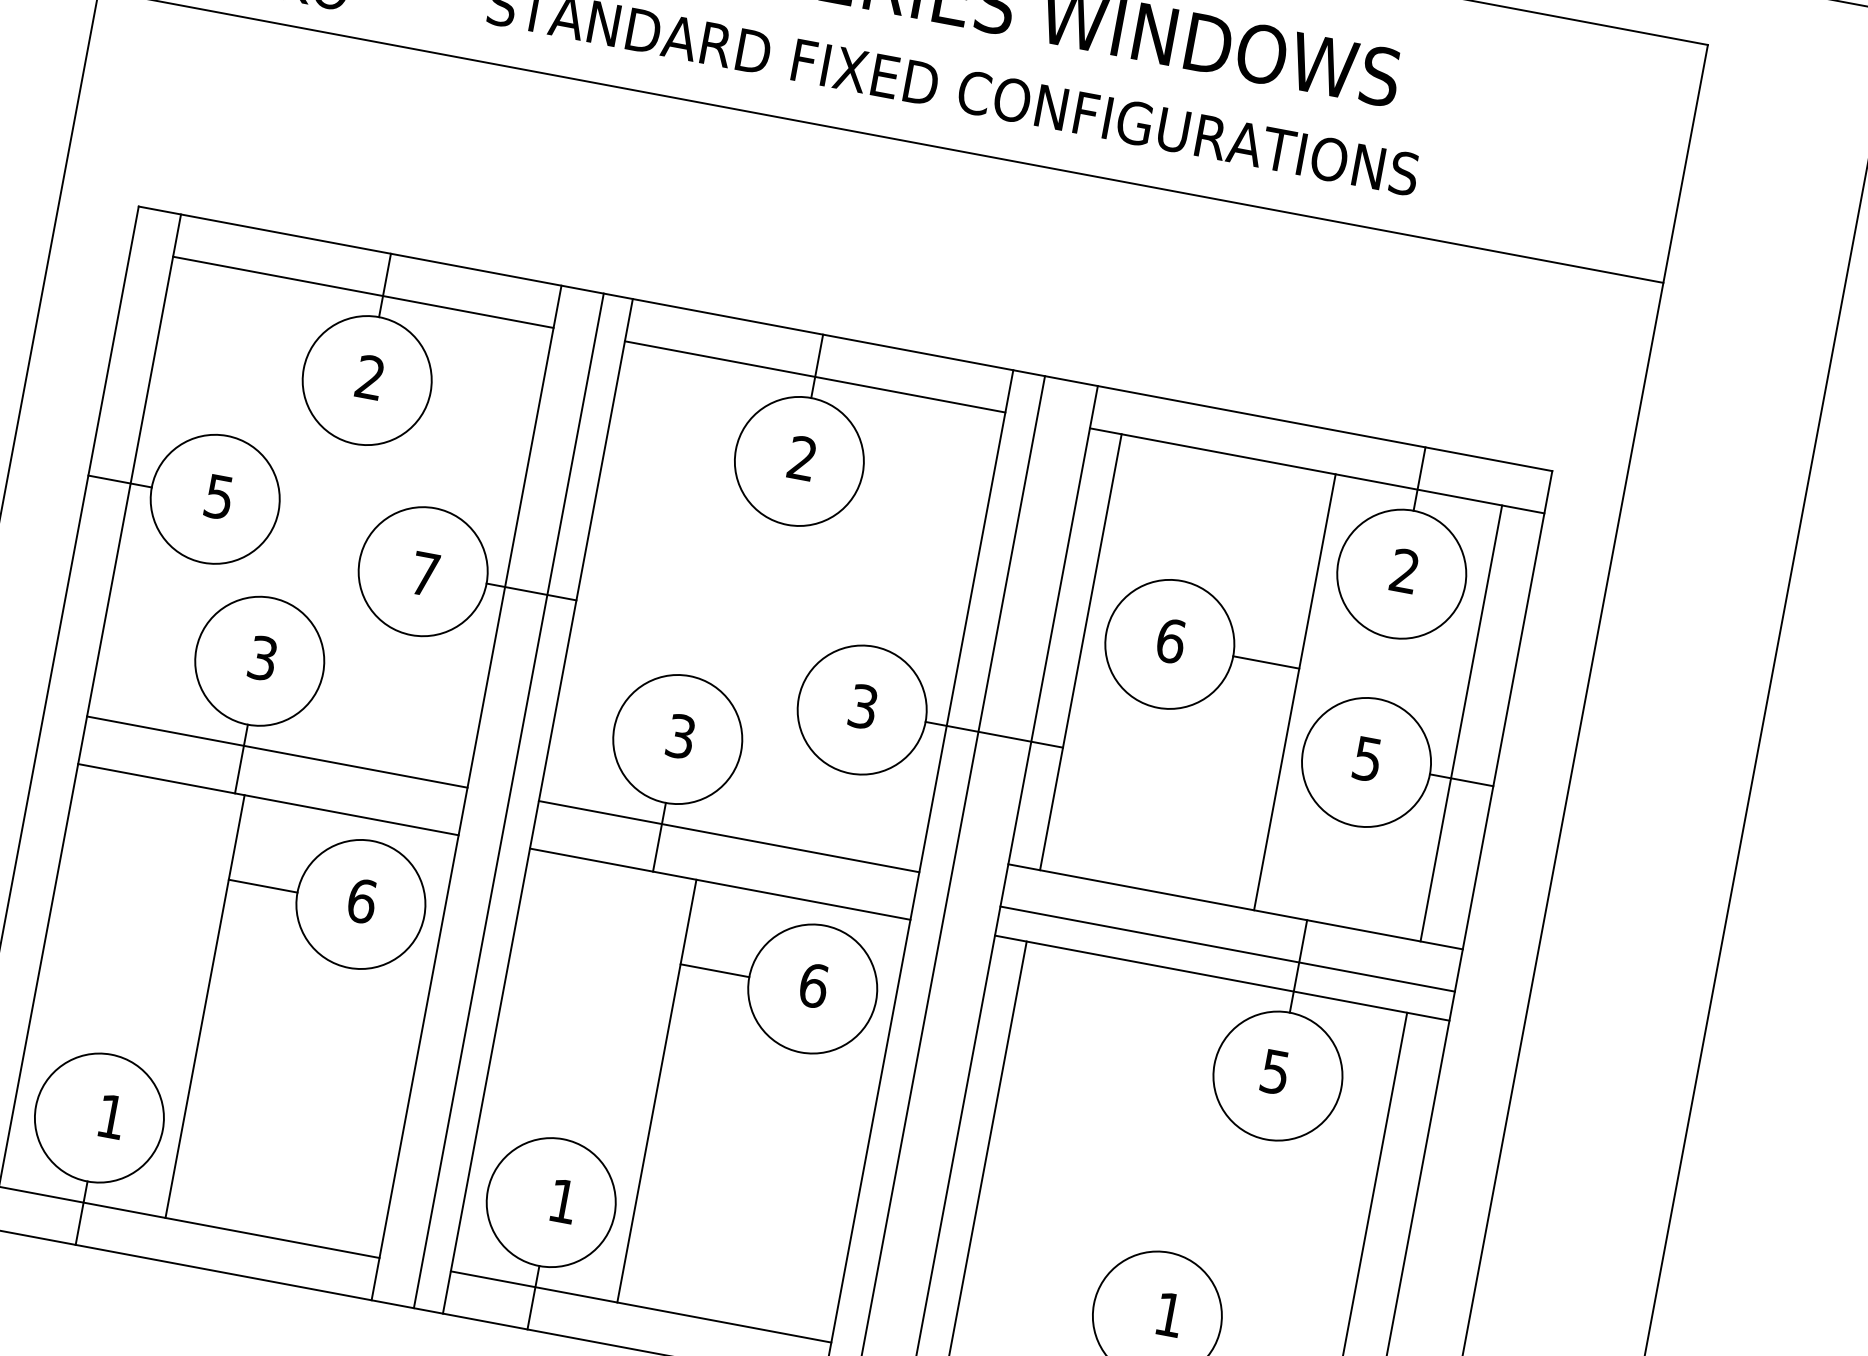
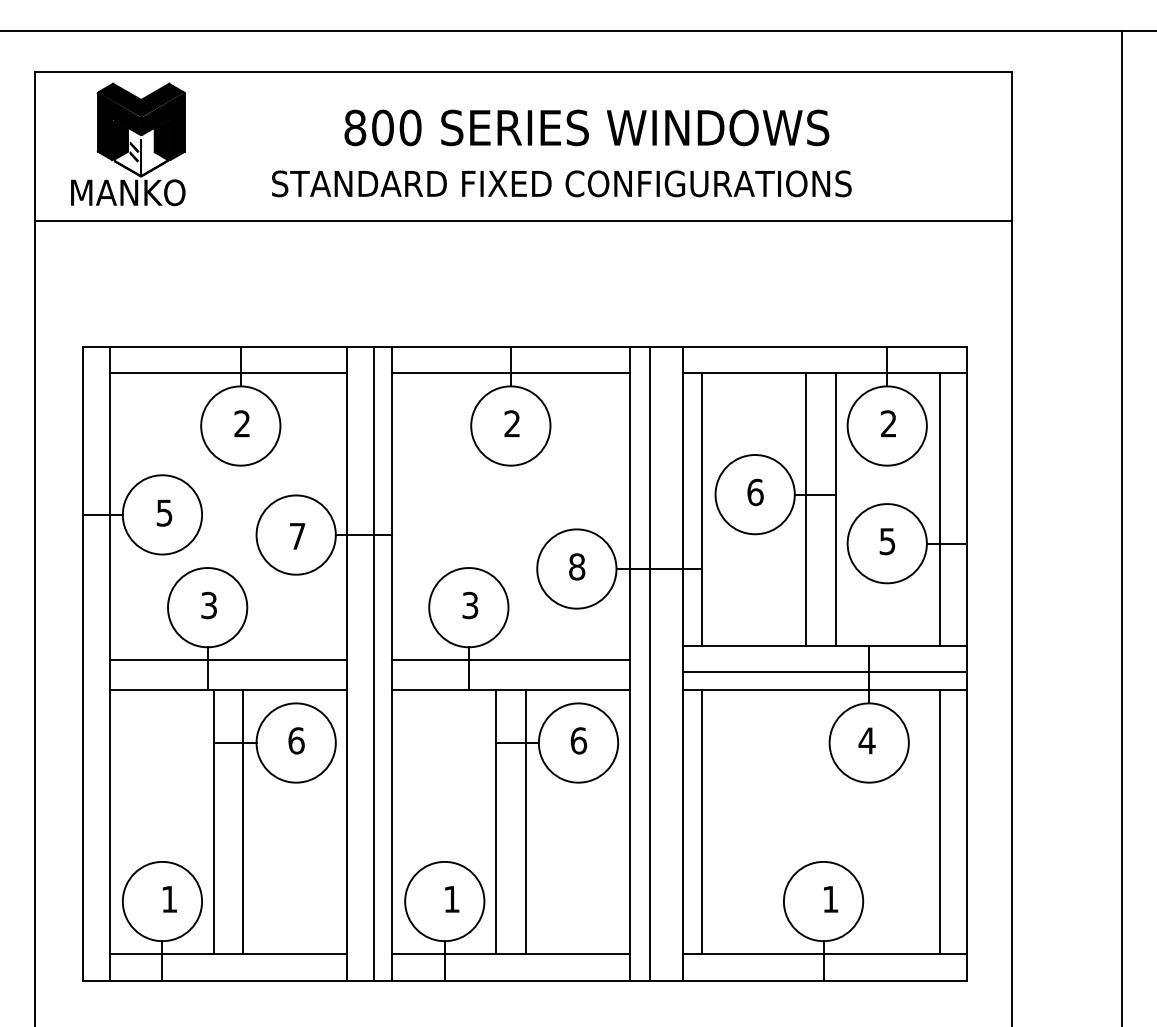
line: (1247, 683) -> (806, 509), added
text: (863, 706) -> (577, 566), 3 -> 8
line: (252, 1015) -> (243, 822), added
text: (1274, 1071) -> (866, 740), 5 -> 4
line: (704, 1100) -> (525, 822), added

